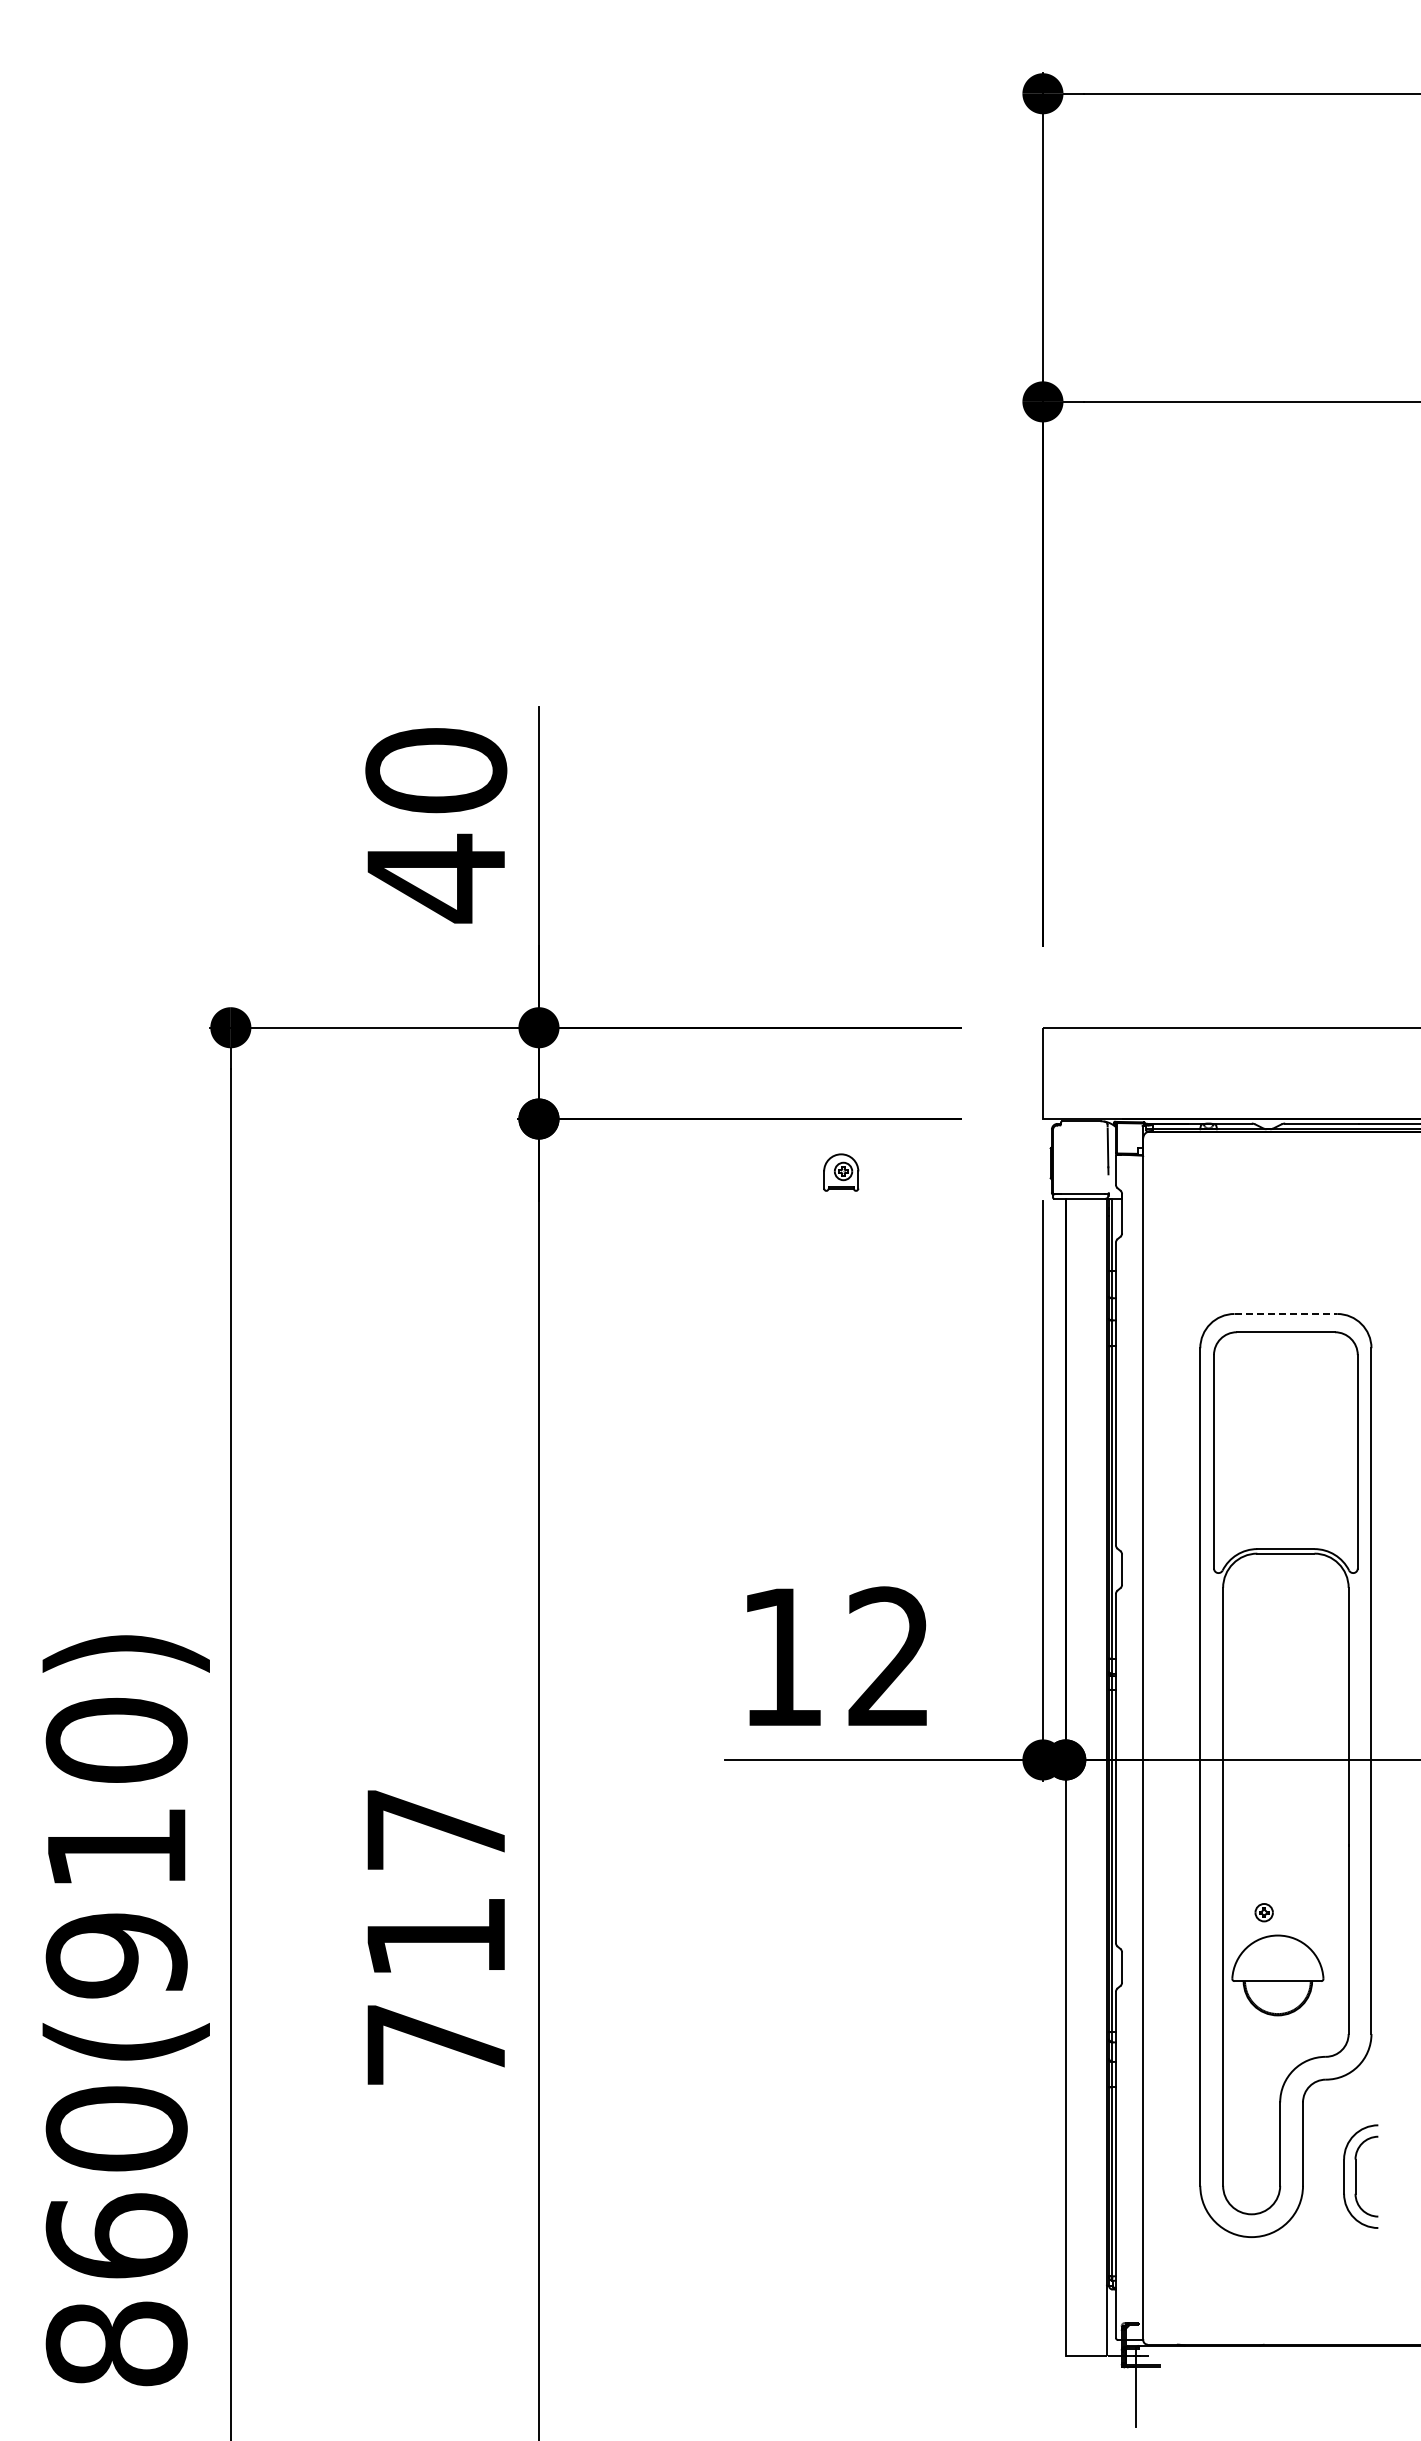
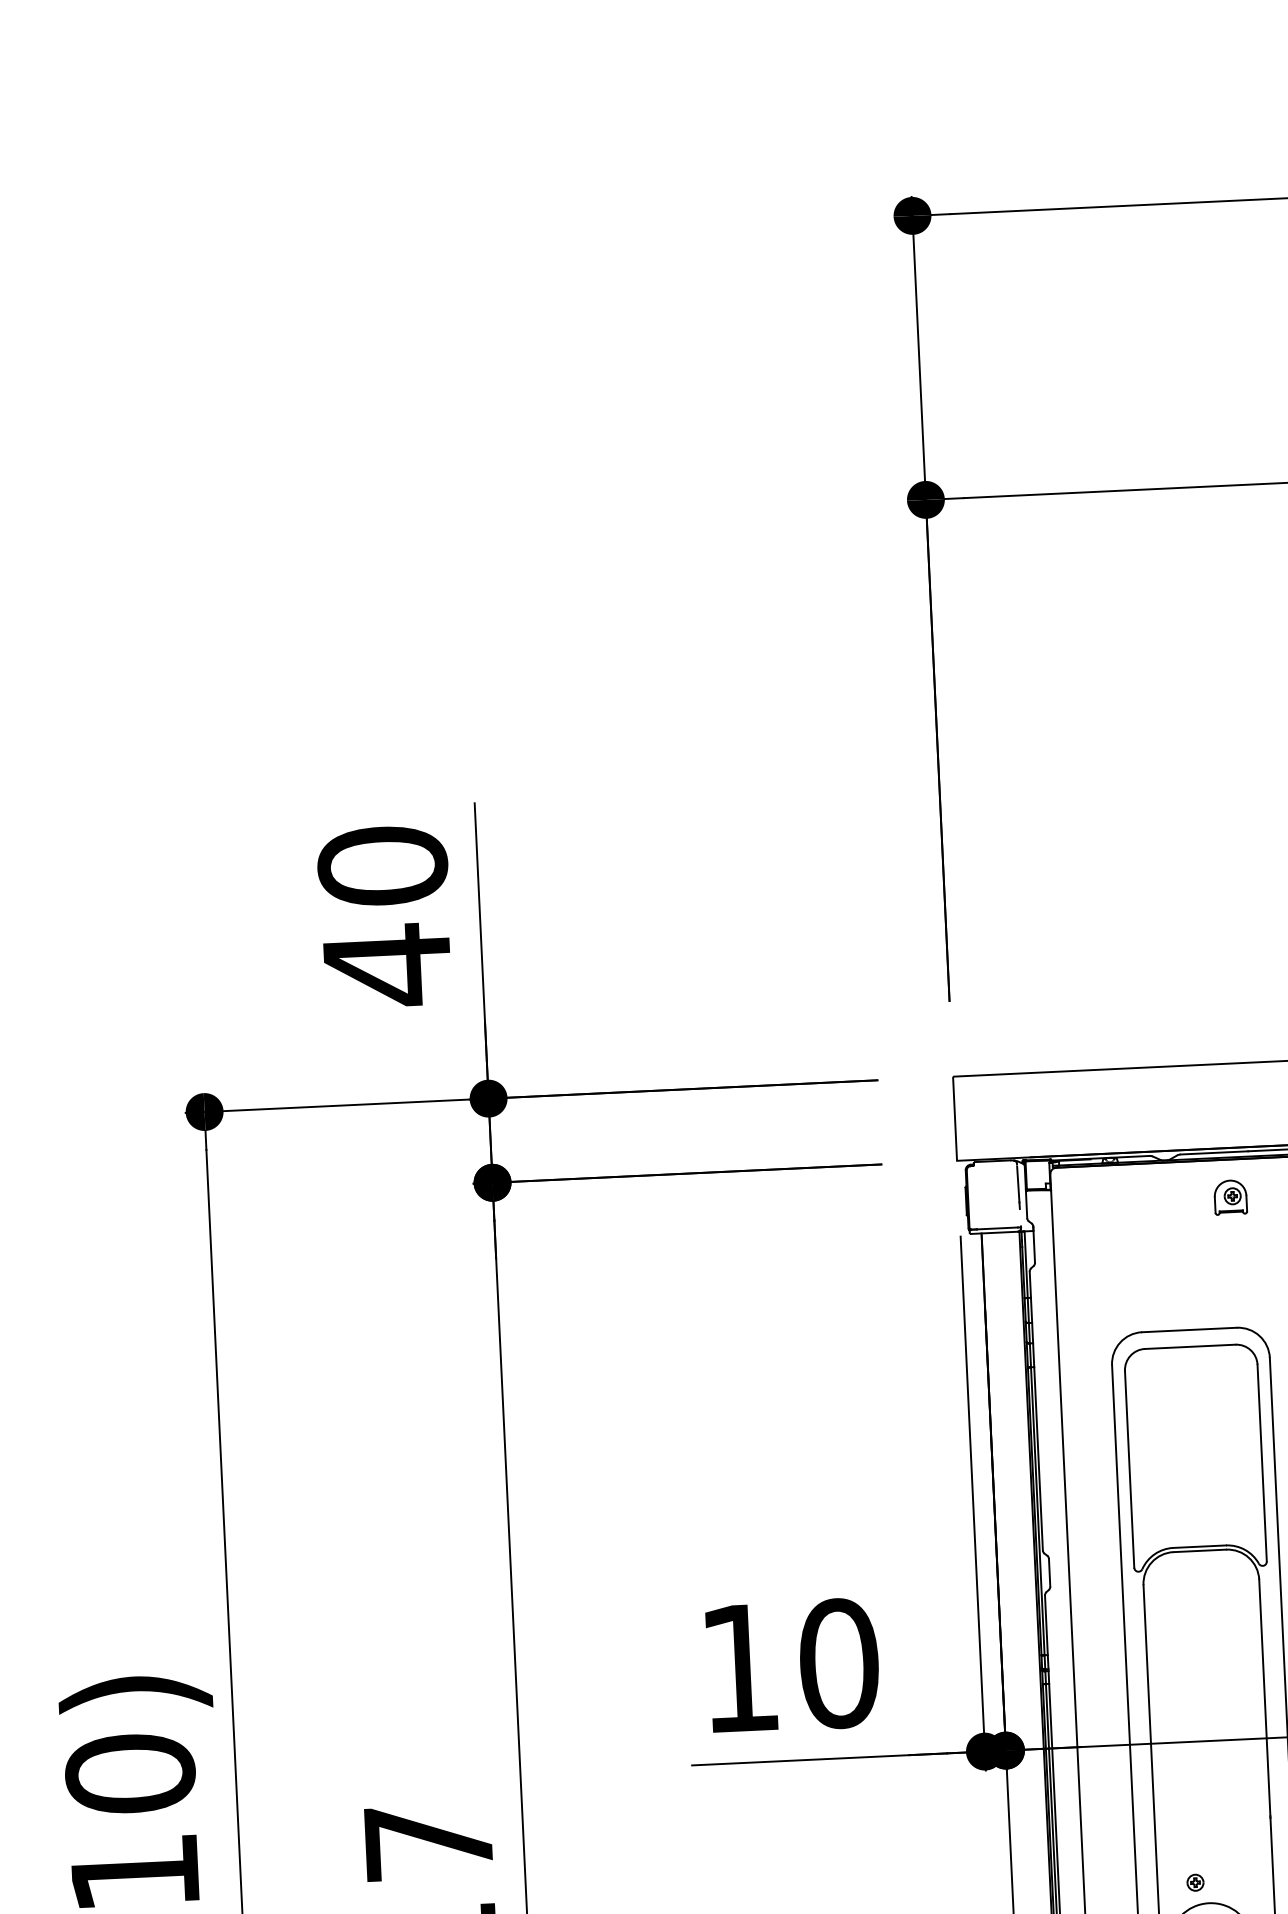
part: (841, 1172) -> (1230, 1197), moved
line: (1286, 1313) -> (1190, 1329), dashed -> solid
text: (889, 1657) -> (839, 1663), 12 -> 10

